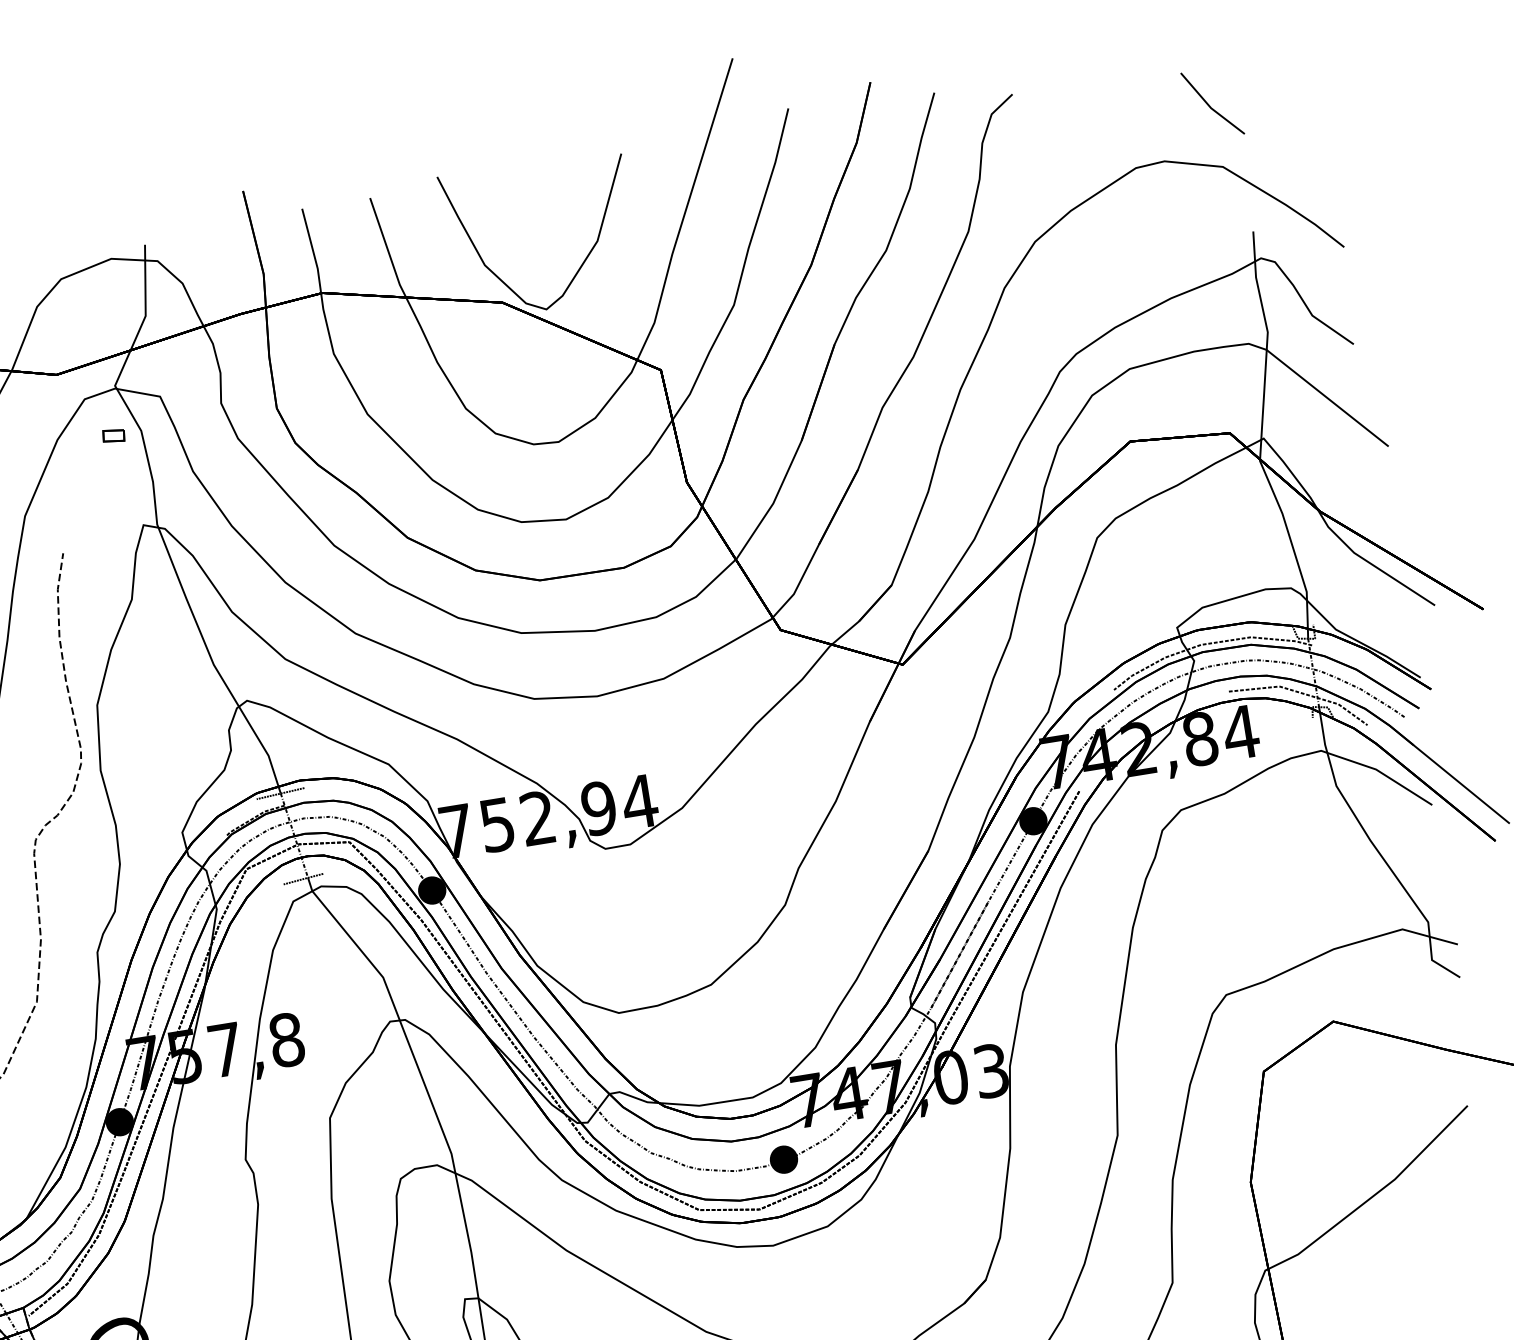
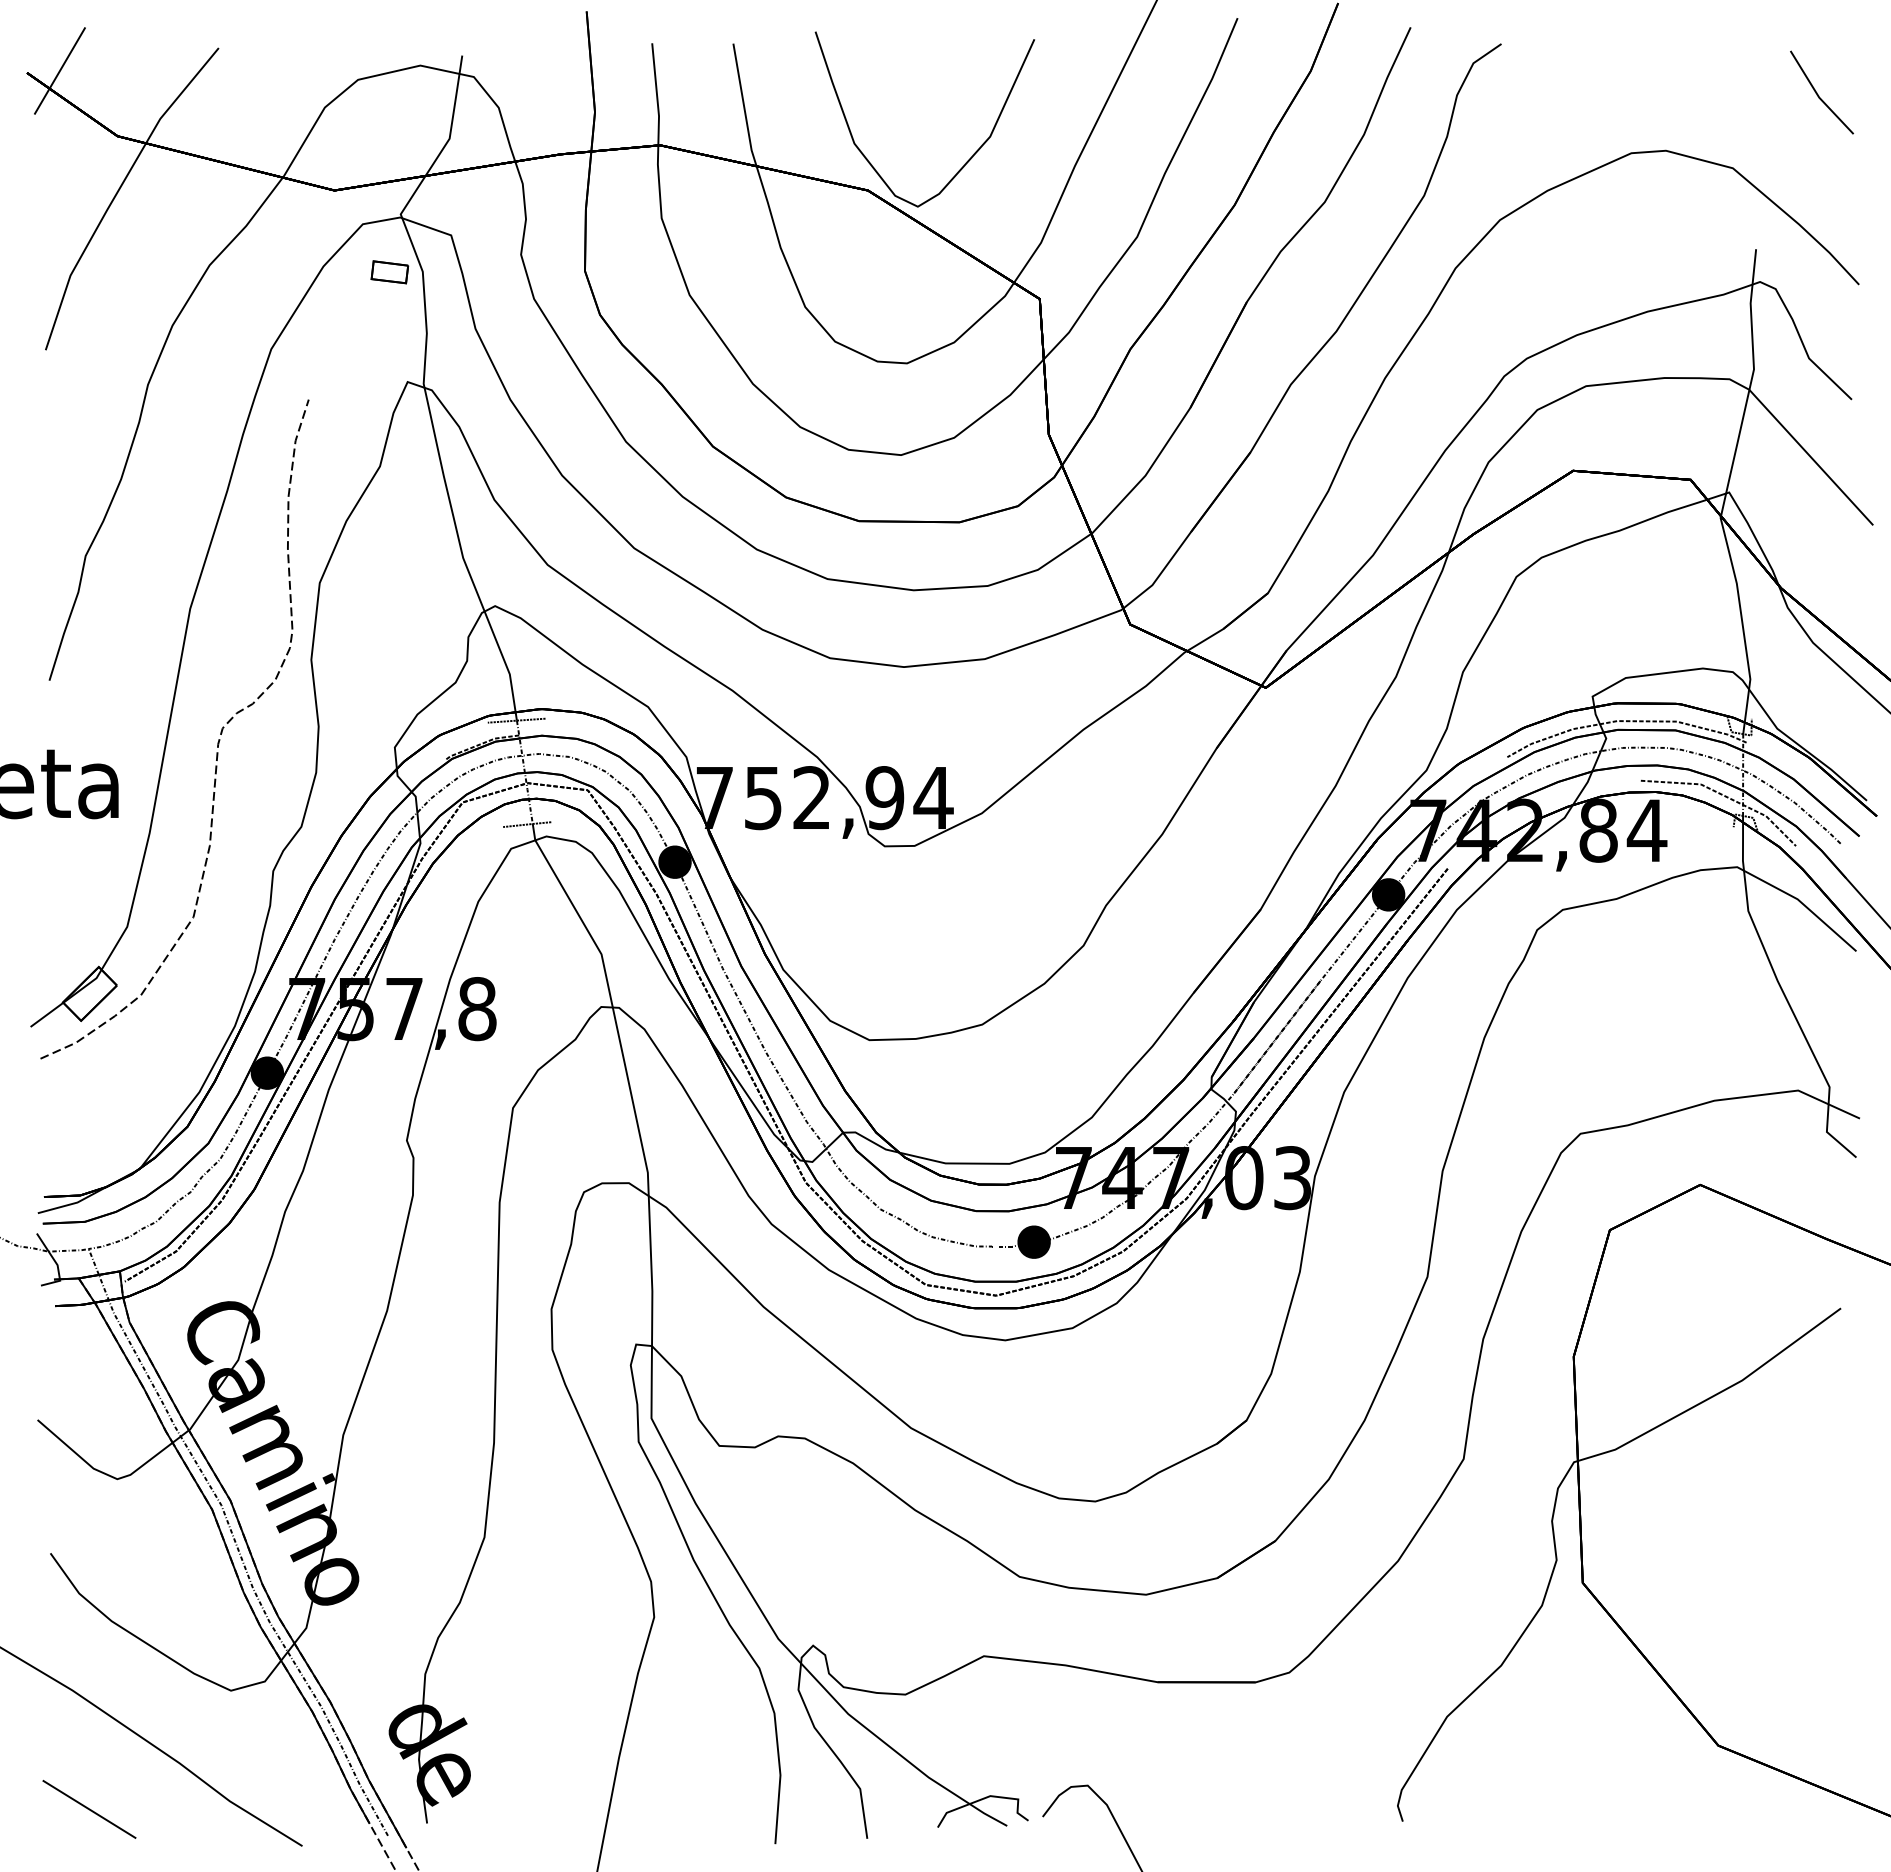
line: (1210, 105) -> (1818, 94), moved
part: (113, 436) -> (389, 272), size x1.43

